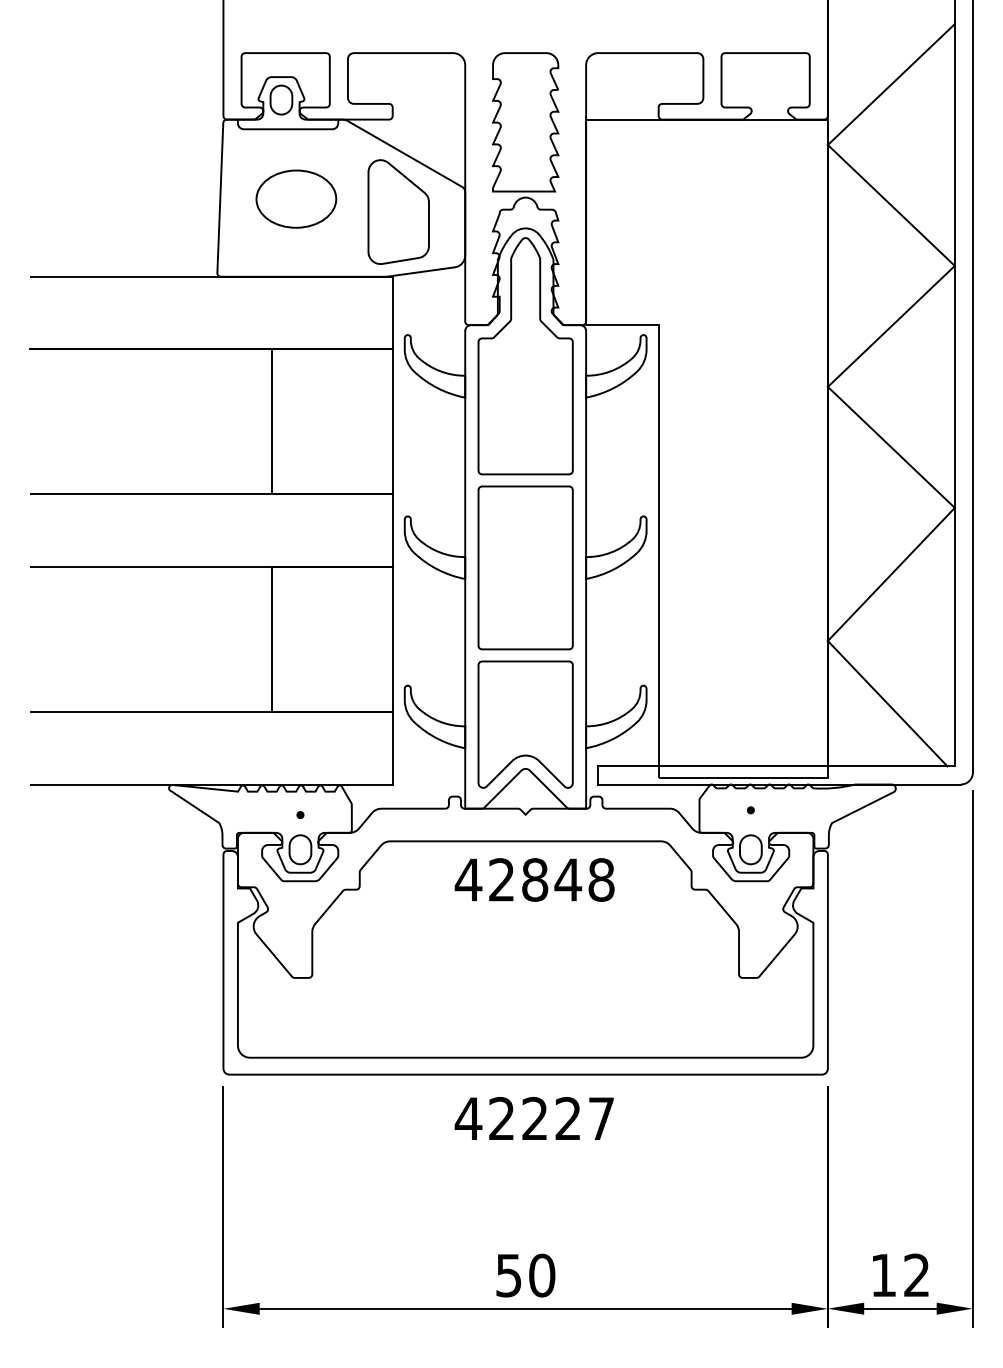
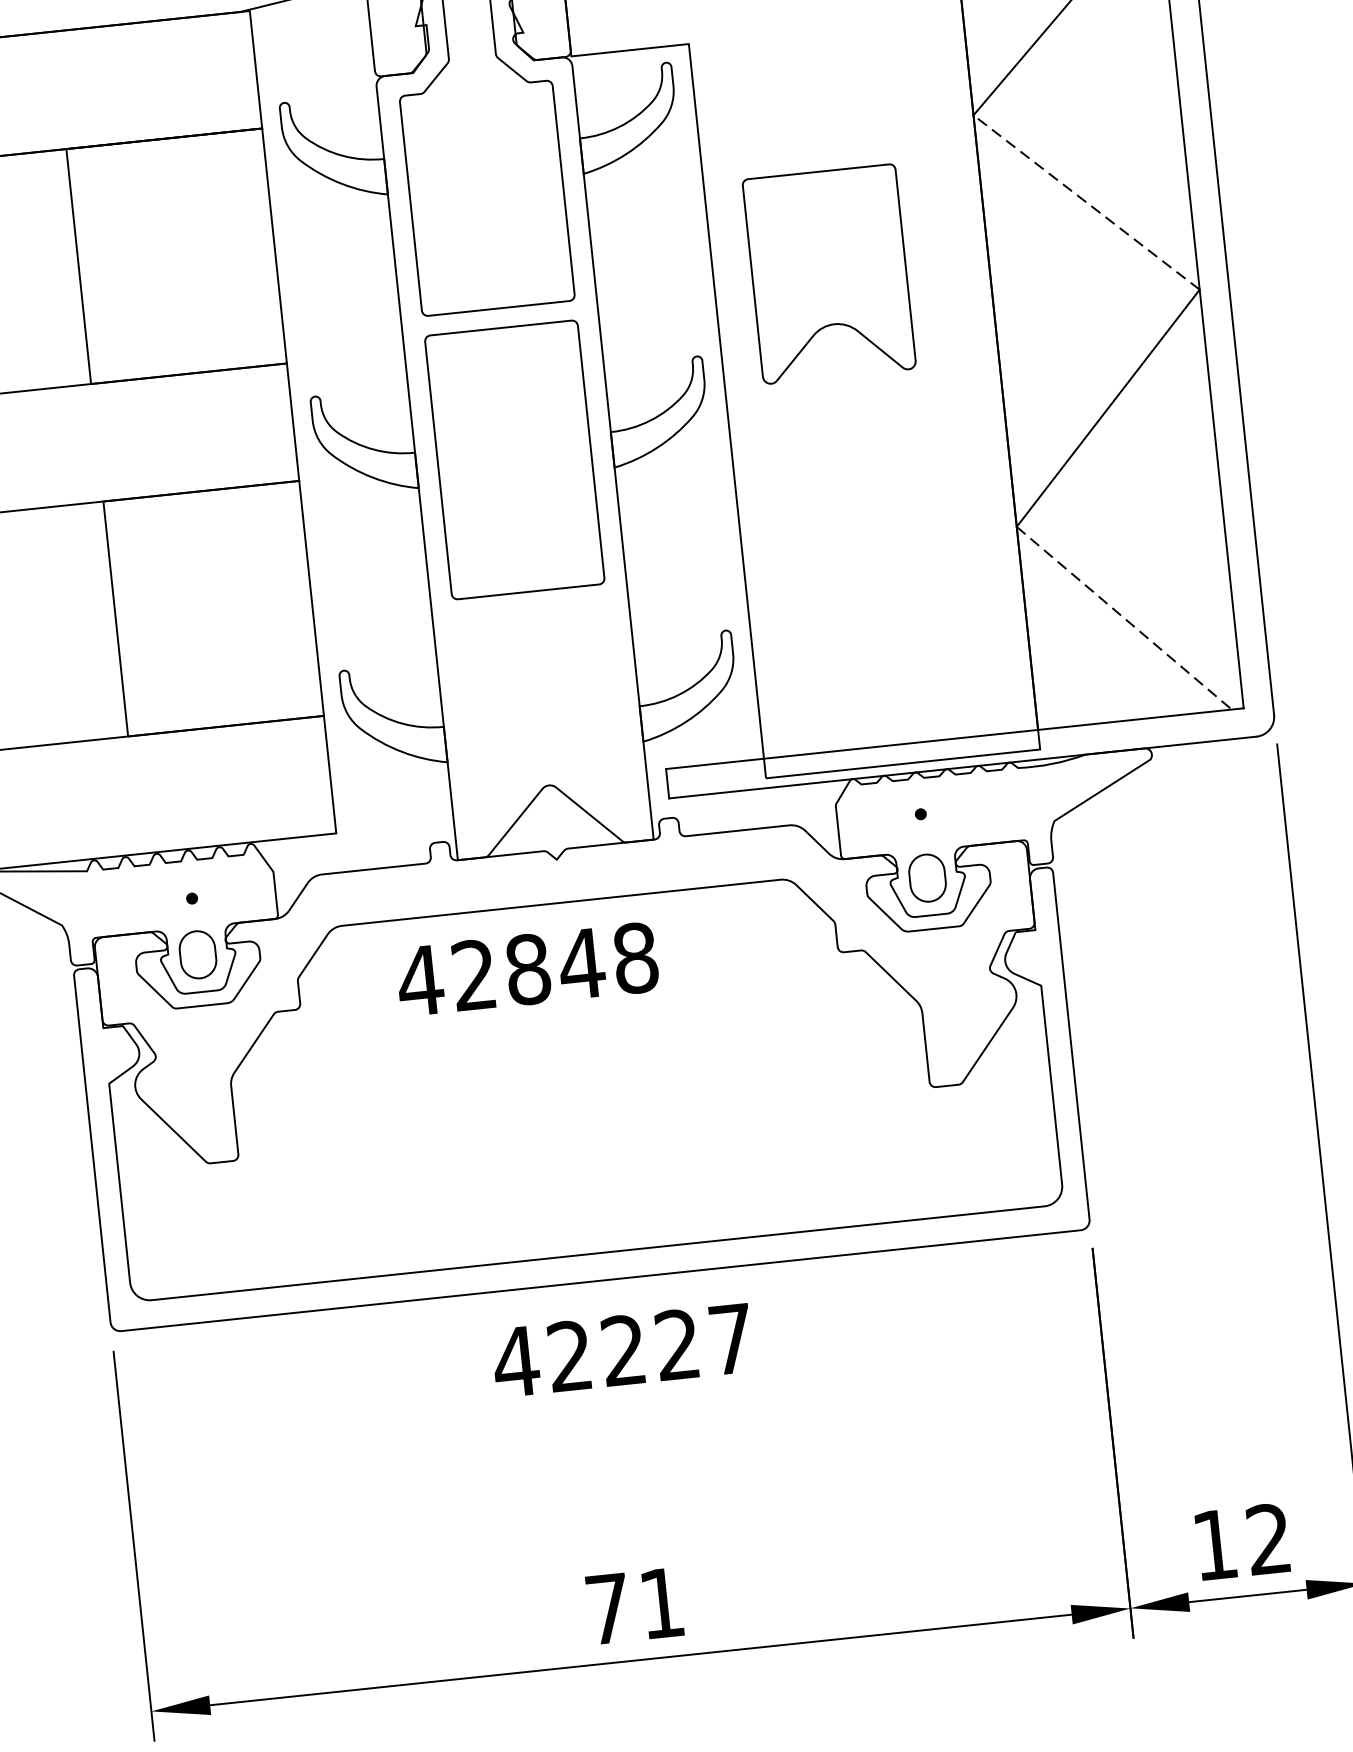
line: (891, 447) -> (1086, 202), solid -> dashed
line: (887, 703) -> (1123, 617), solid -> dashed
part: (525, 724) -> (829, 273), moved
text: (534, 879) -> (527, 968), moved
text: (525, 1275) -> (634, 1606), 50 -> 71

